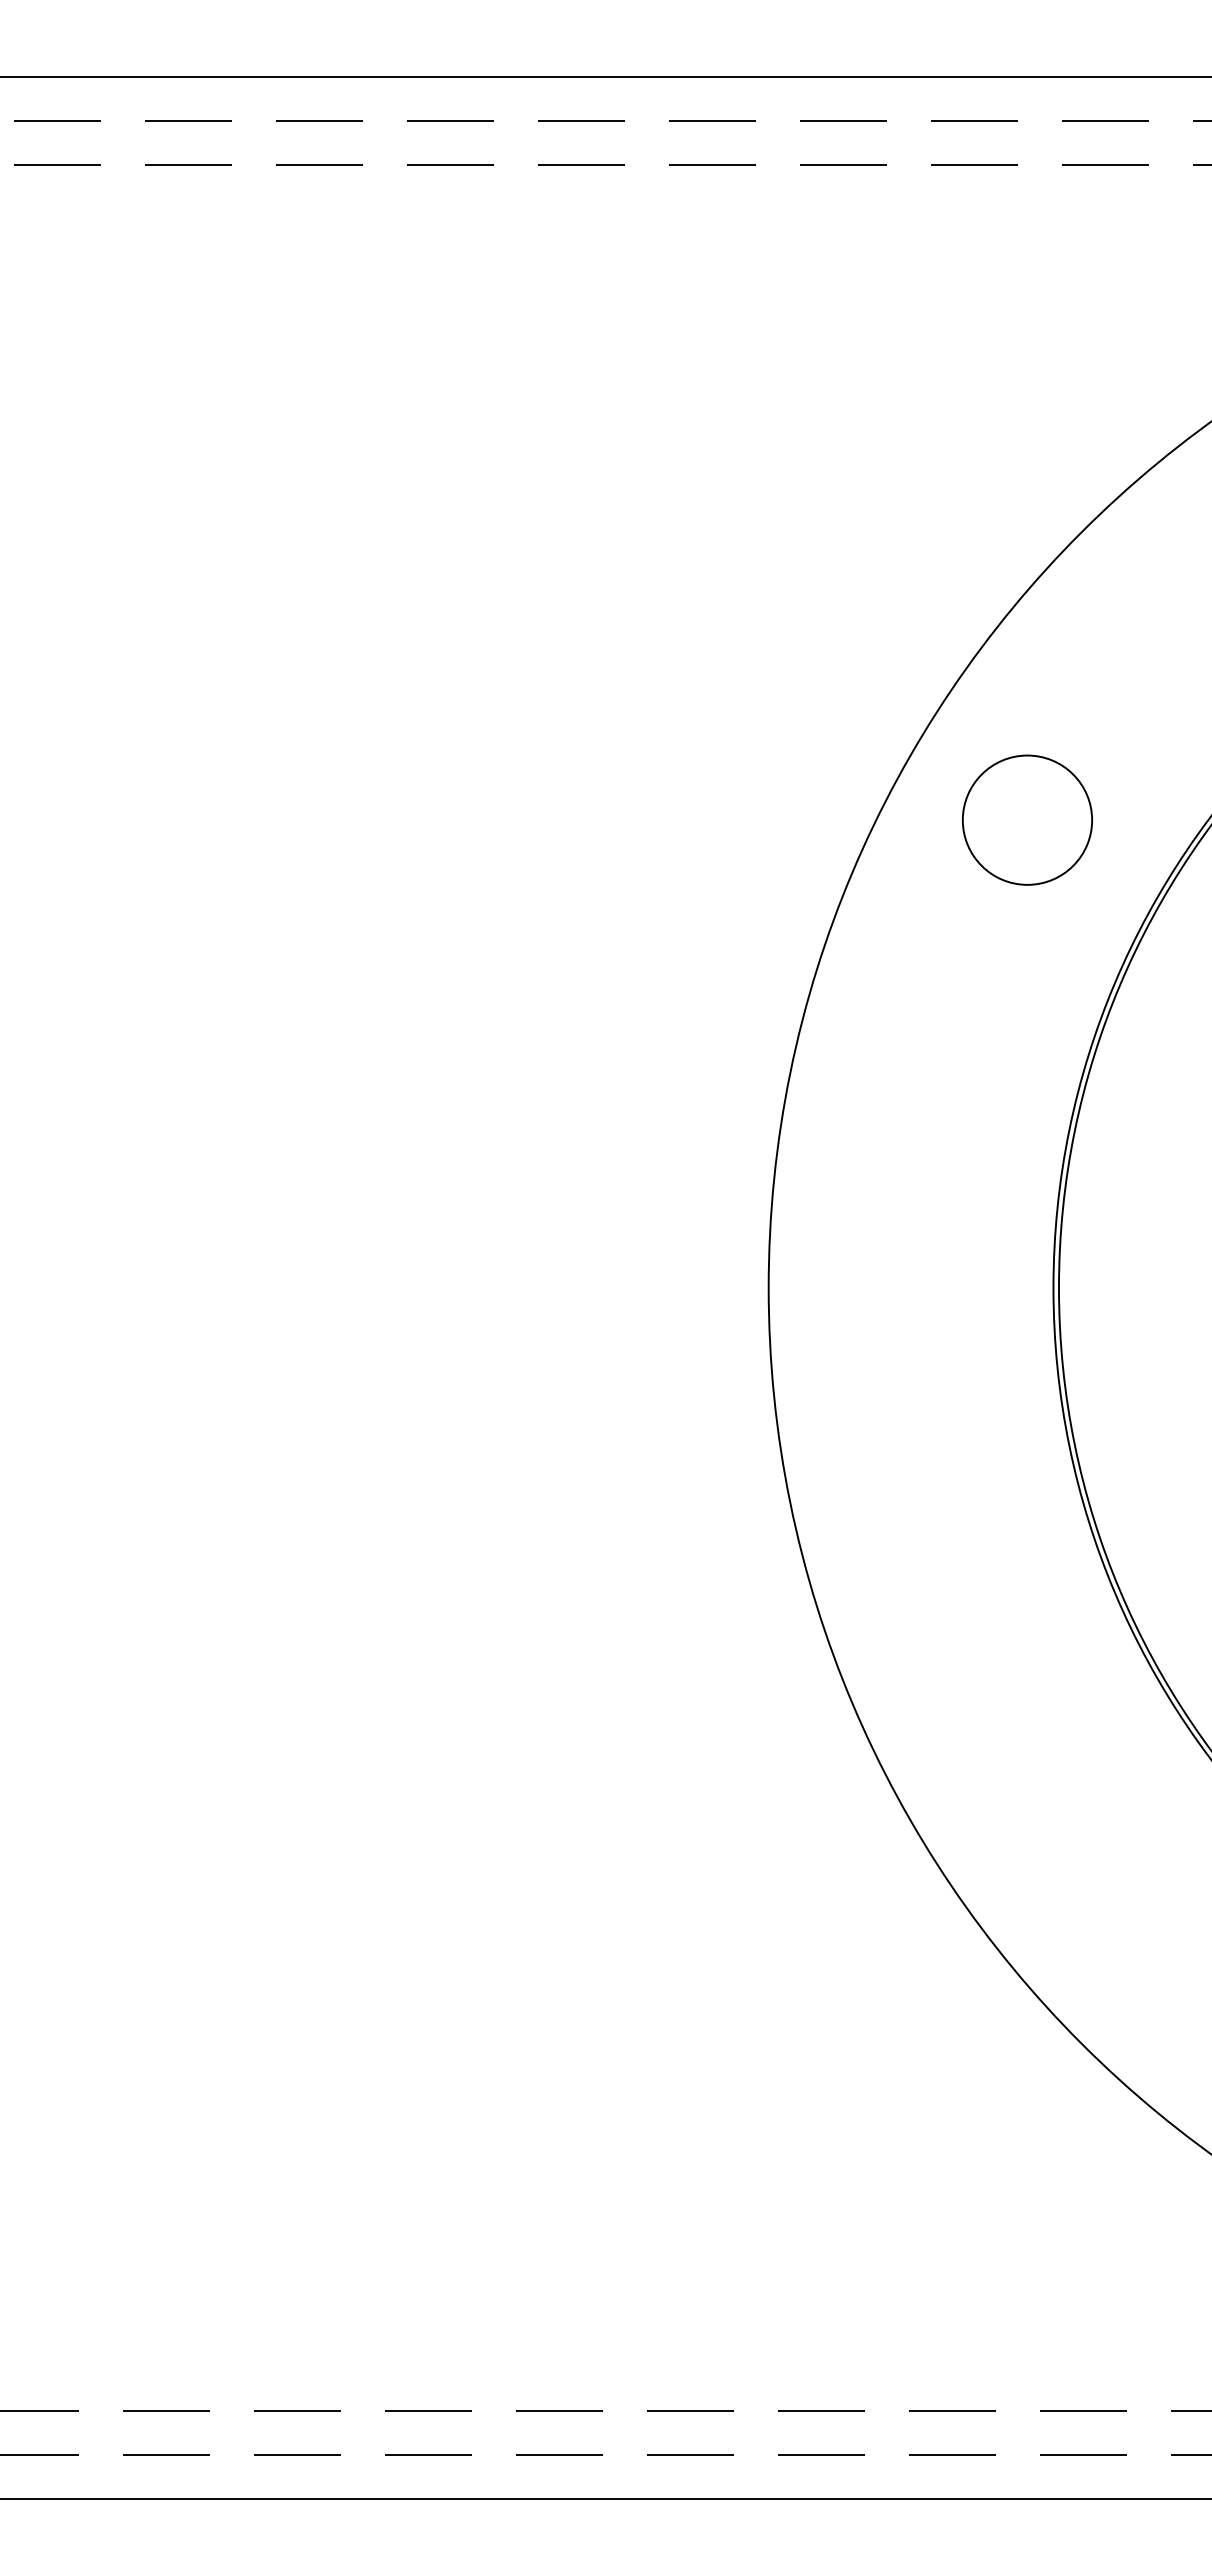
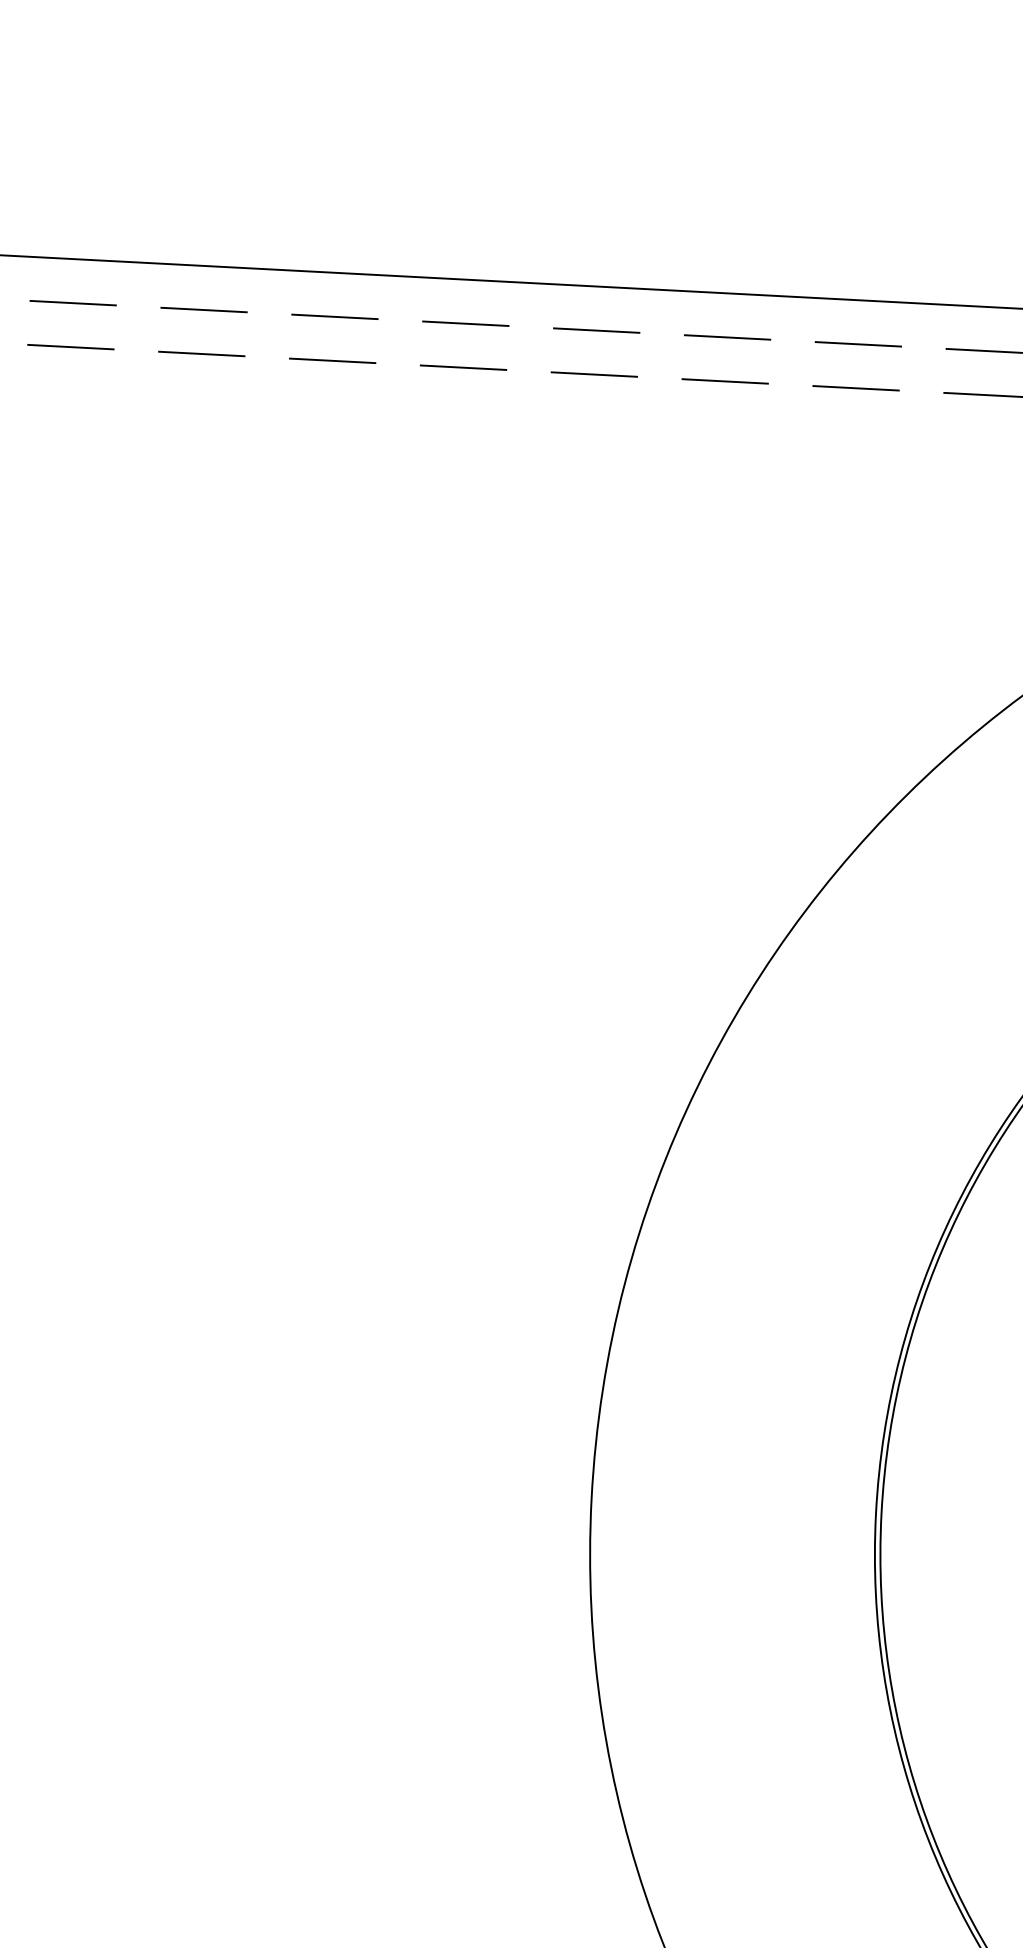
circle: (1026, 819) -> (873, 1044), removed

